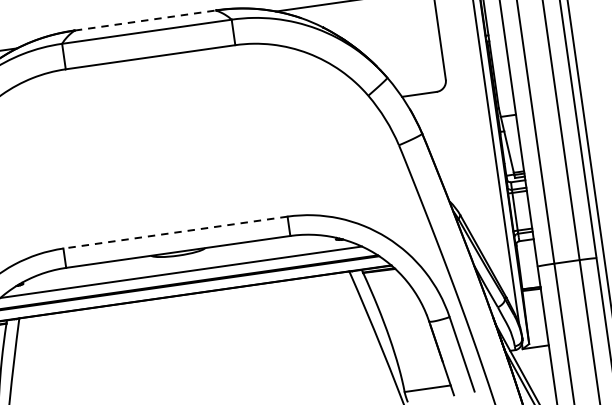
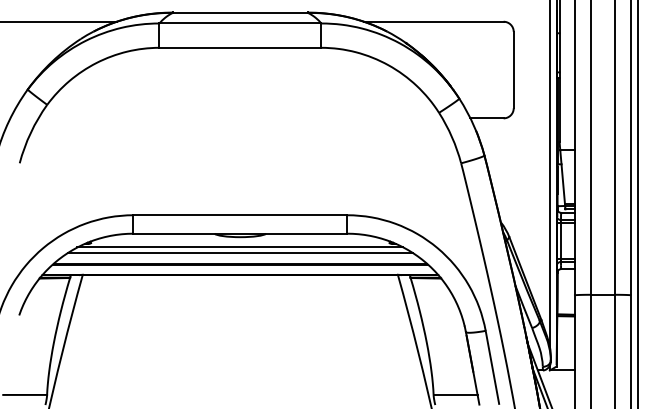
line: (145, 20) -> (240, 12), dashed -> solid
line: (174, 232) -> (239, 215), dashed -> solid
line: (180, 266) -> (240, 247), added

